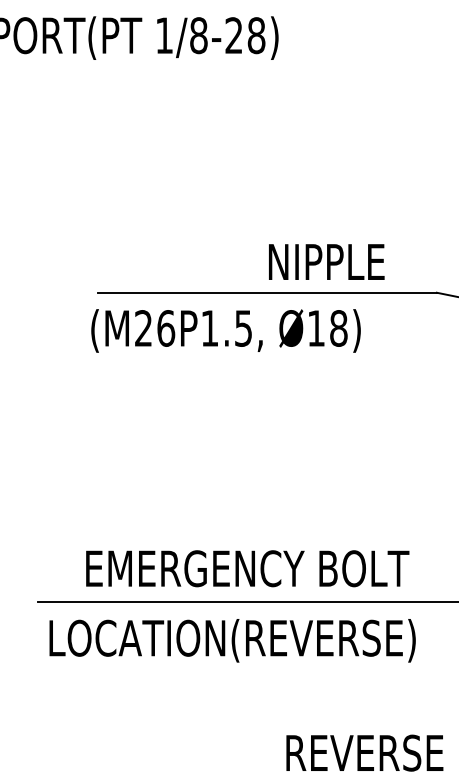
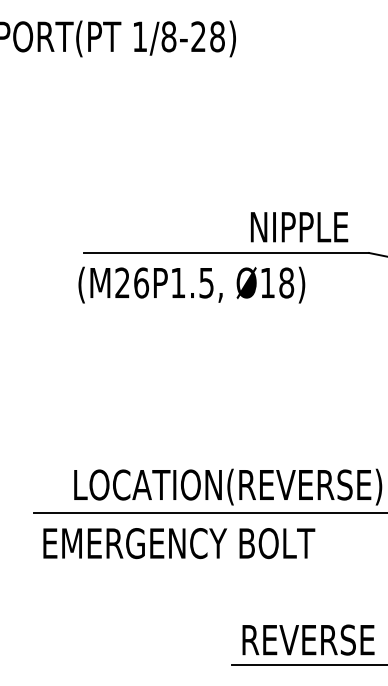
text: (326, 262) -> (299, 227), moved
text: (270, 570) -> (229, 486), EMERGENCY BOLT -> LOCATION(REVERSE)
text: (233, 640) -> (198, 545), LOCATION(REVERSE) -> EMERGENCY BOLT

